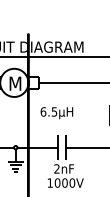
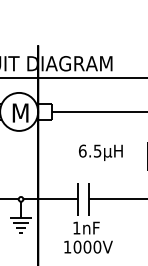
text: (56, 113) -> (100, 153), moved
text: (56, 168) -> (76, 227), 2nF -> 1nF

